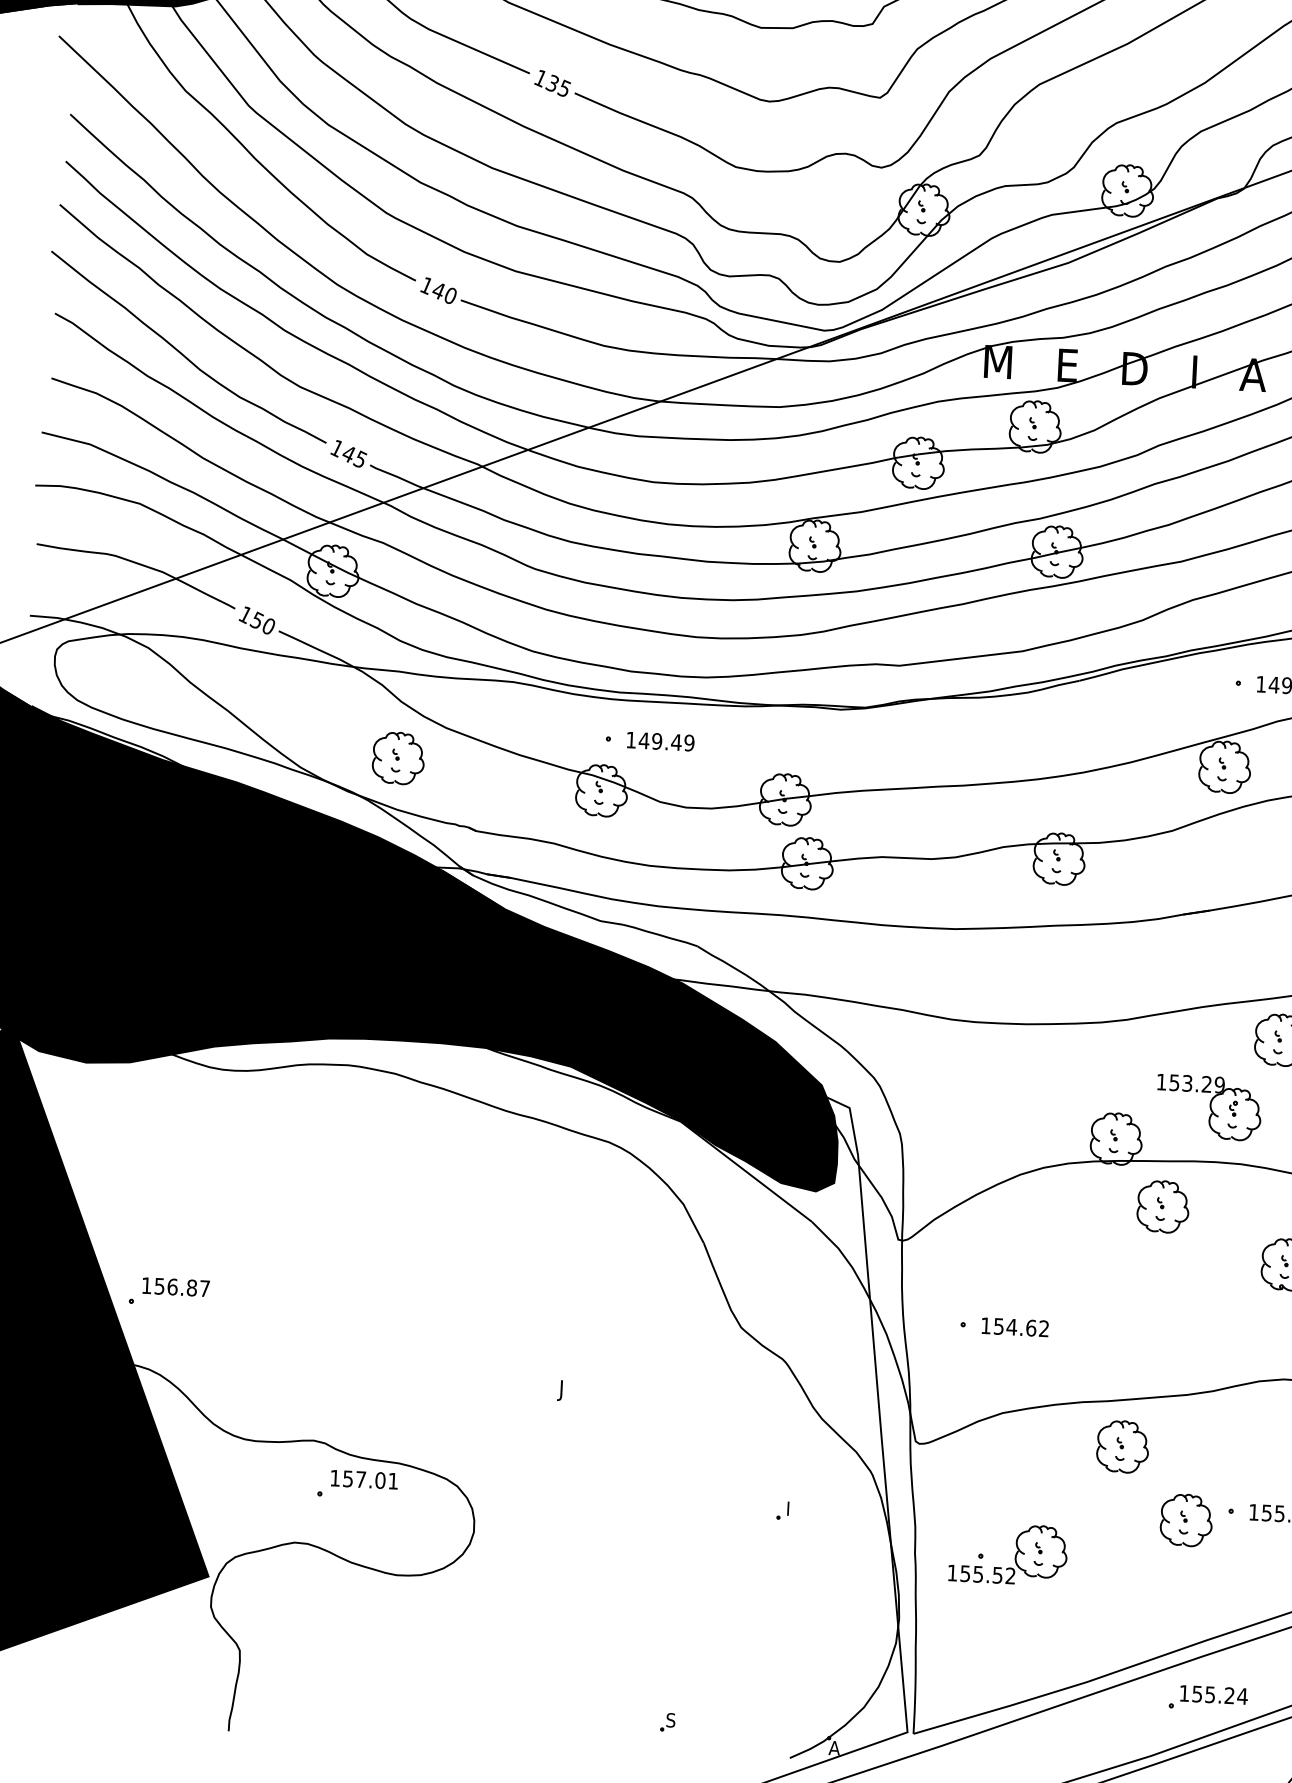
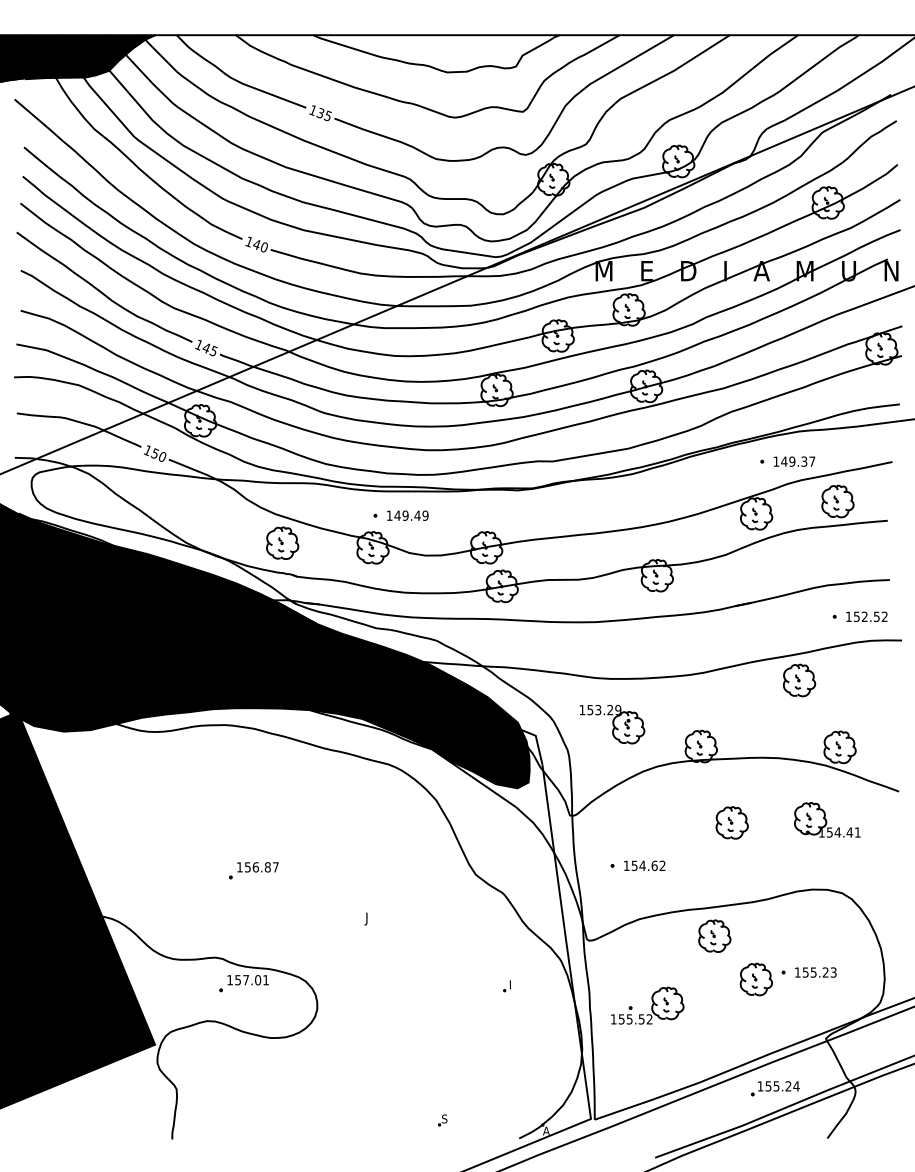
part: (398, 757) -> (282, 542), moved
part: (1209, 1107) -> (612, 724), moved
part: (1162, 1206) -> (731, 822), moved
part: (168, 1291) -> (253, 870), moved

